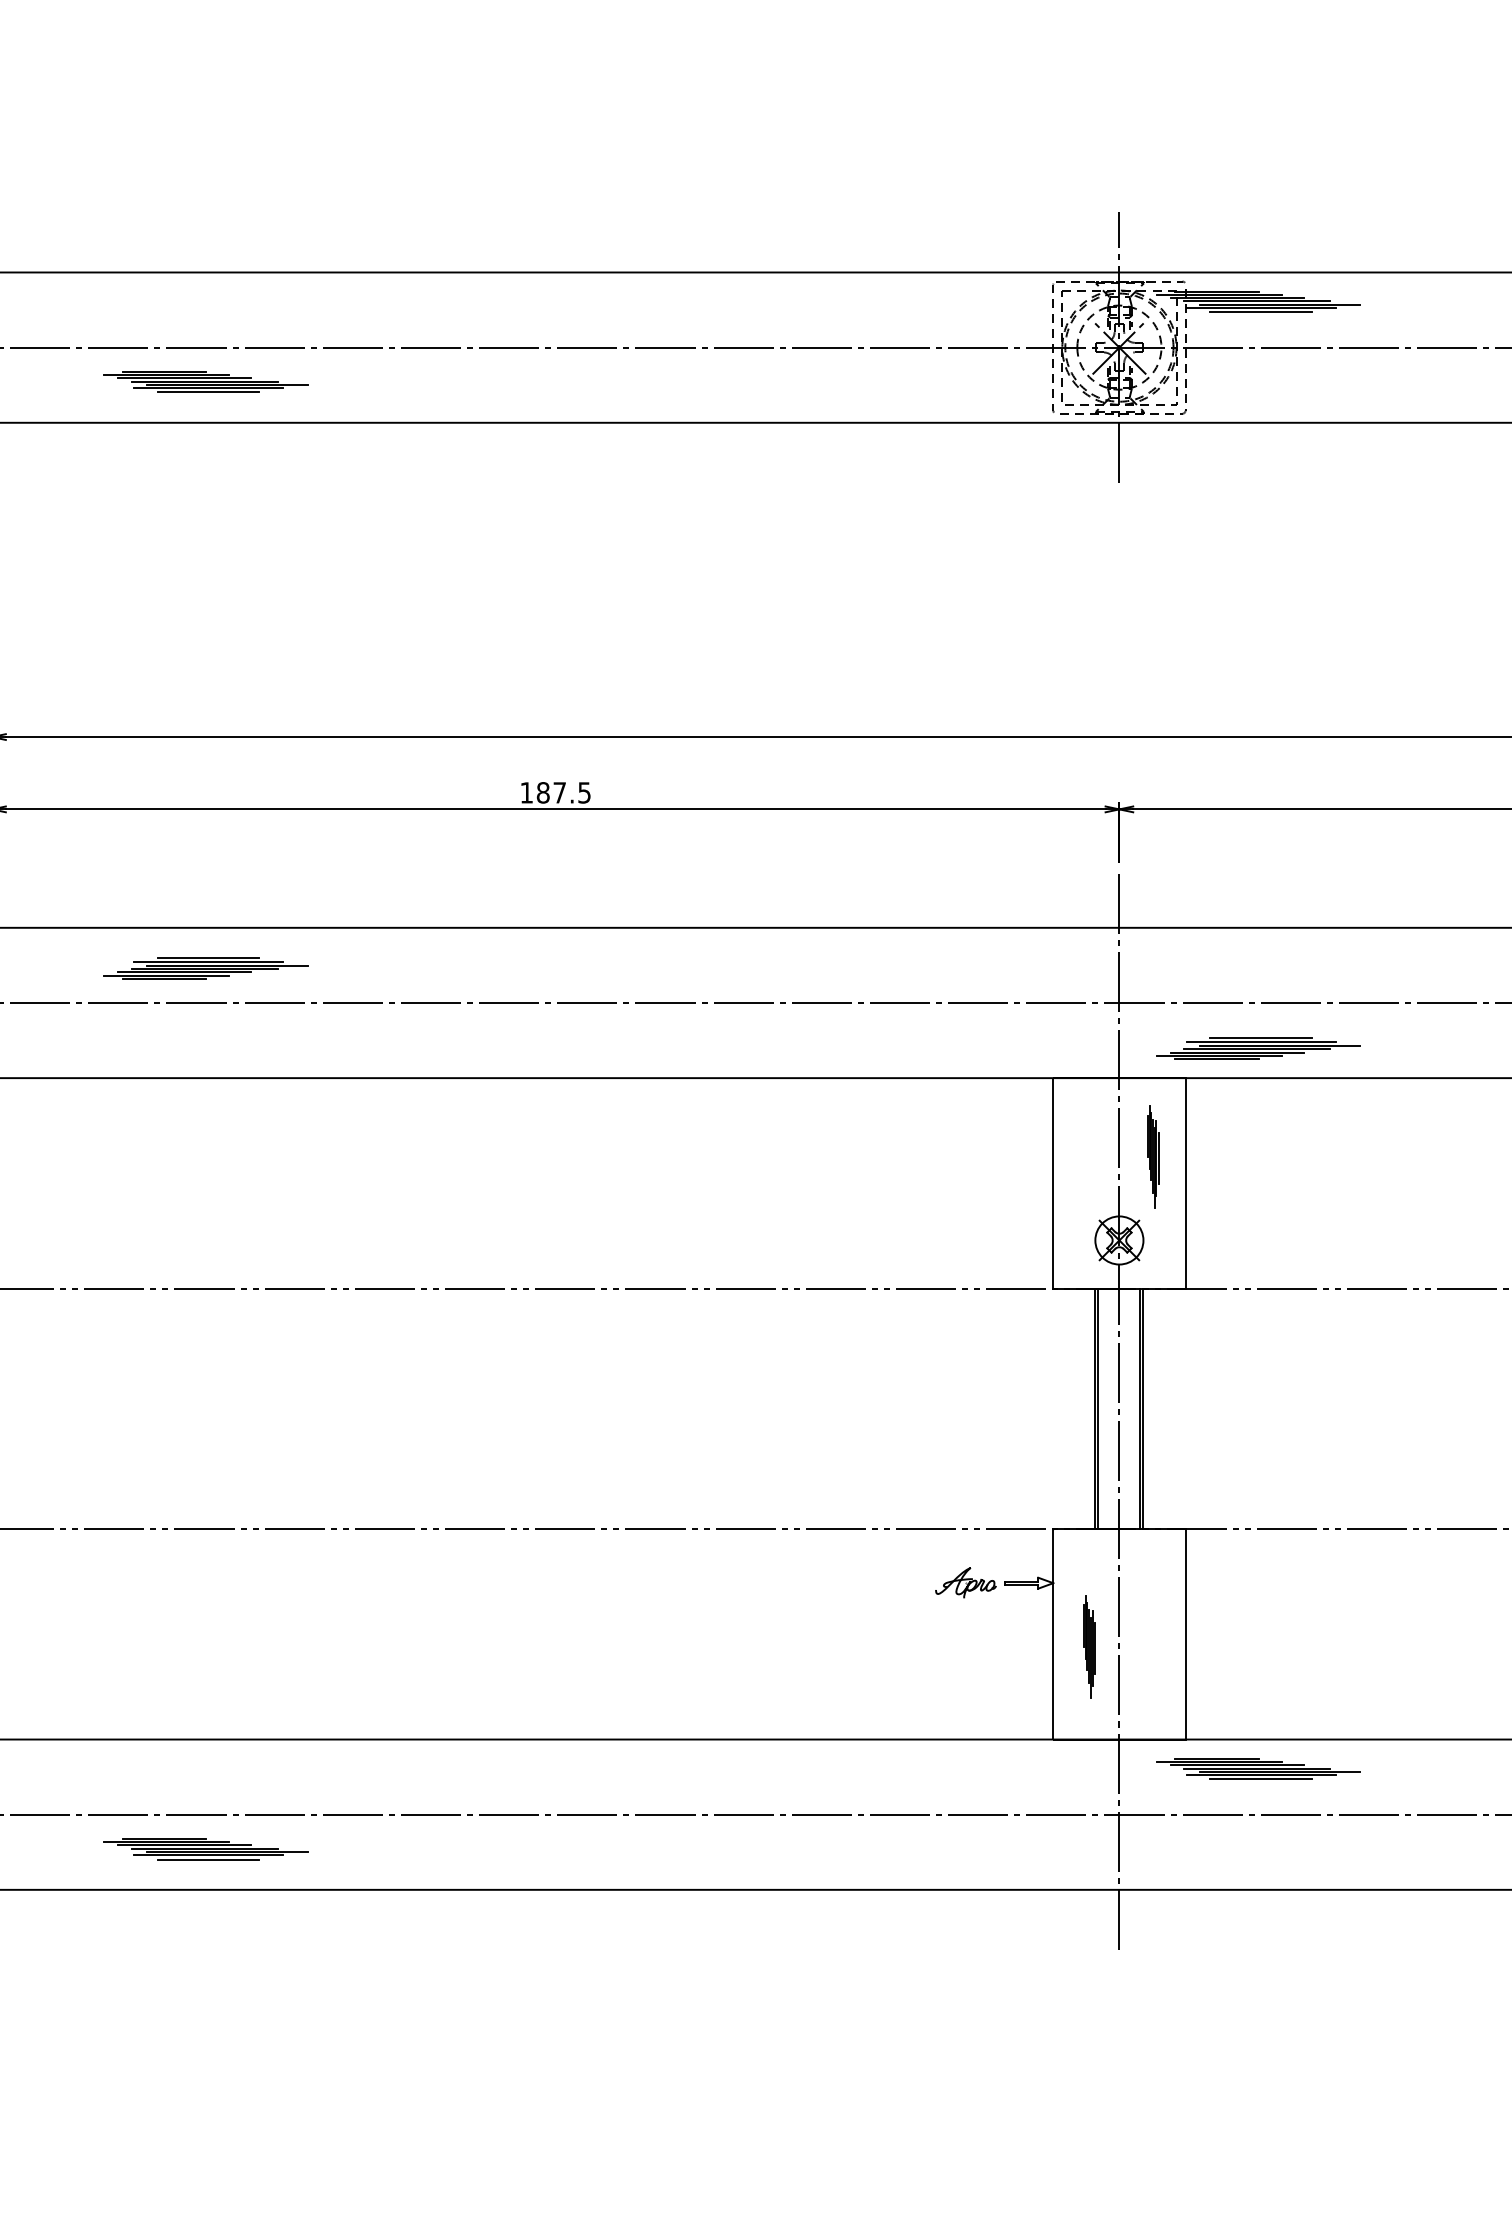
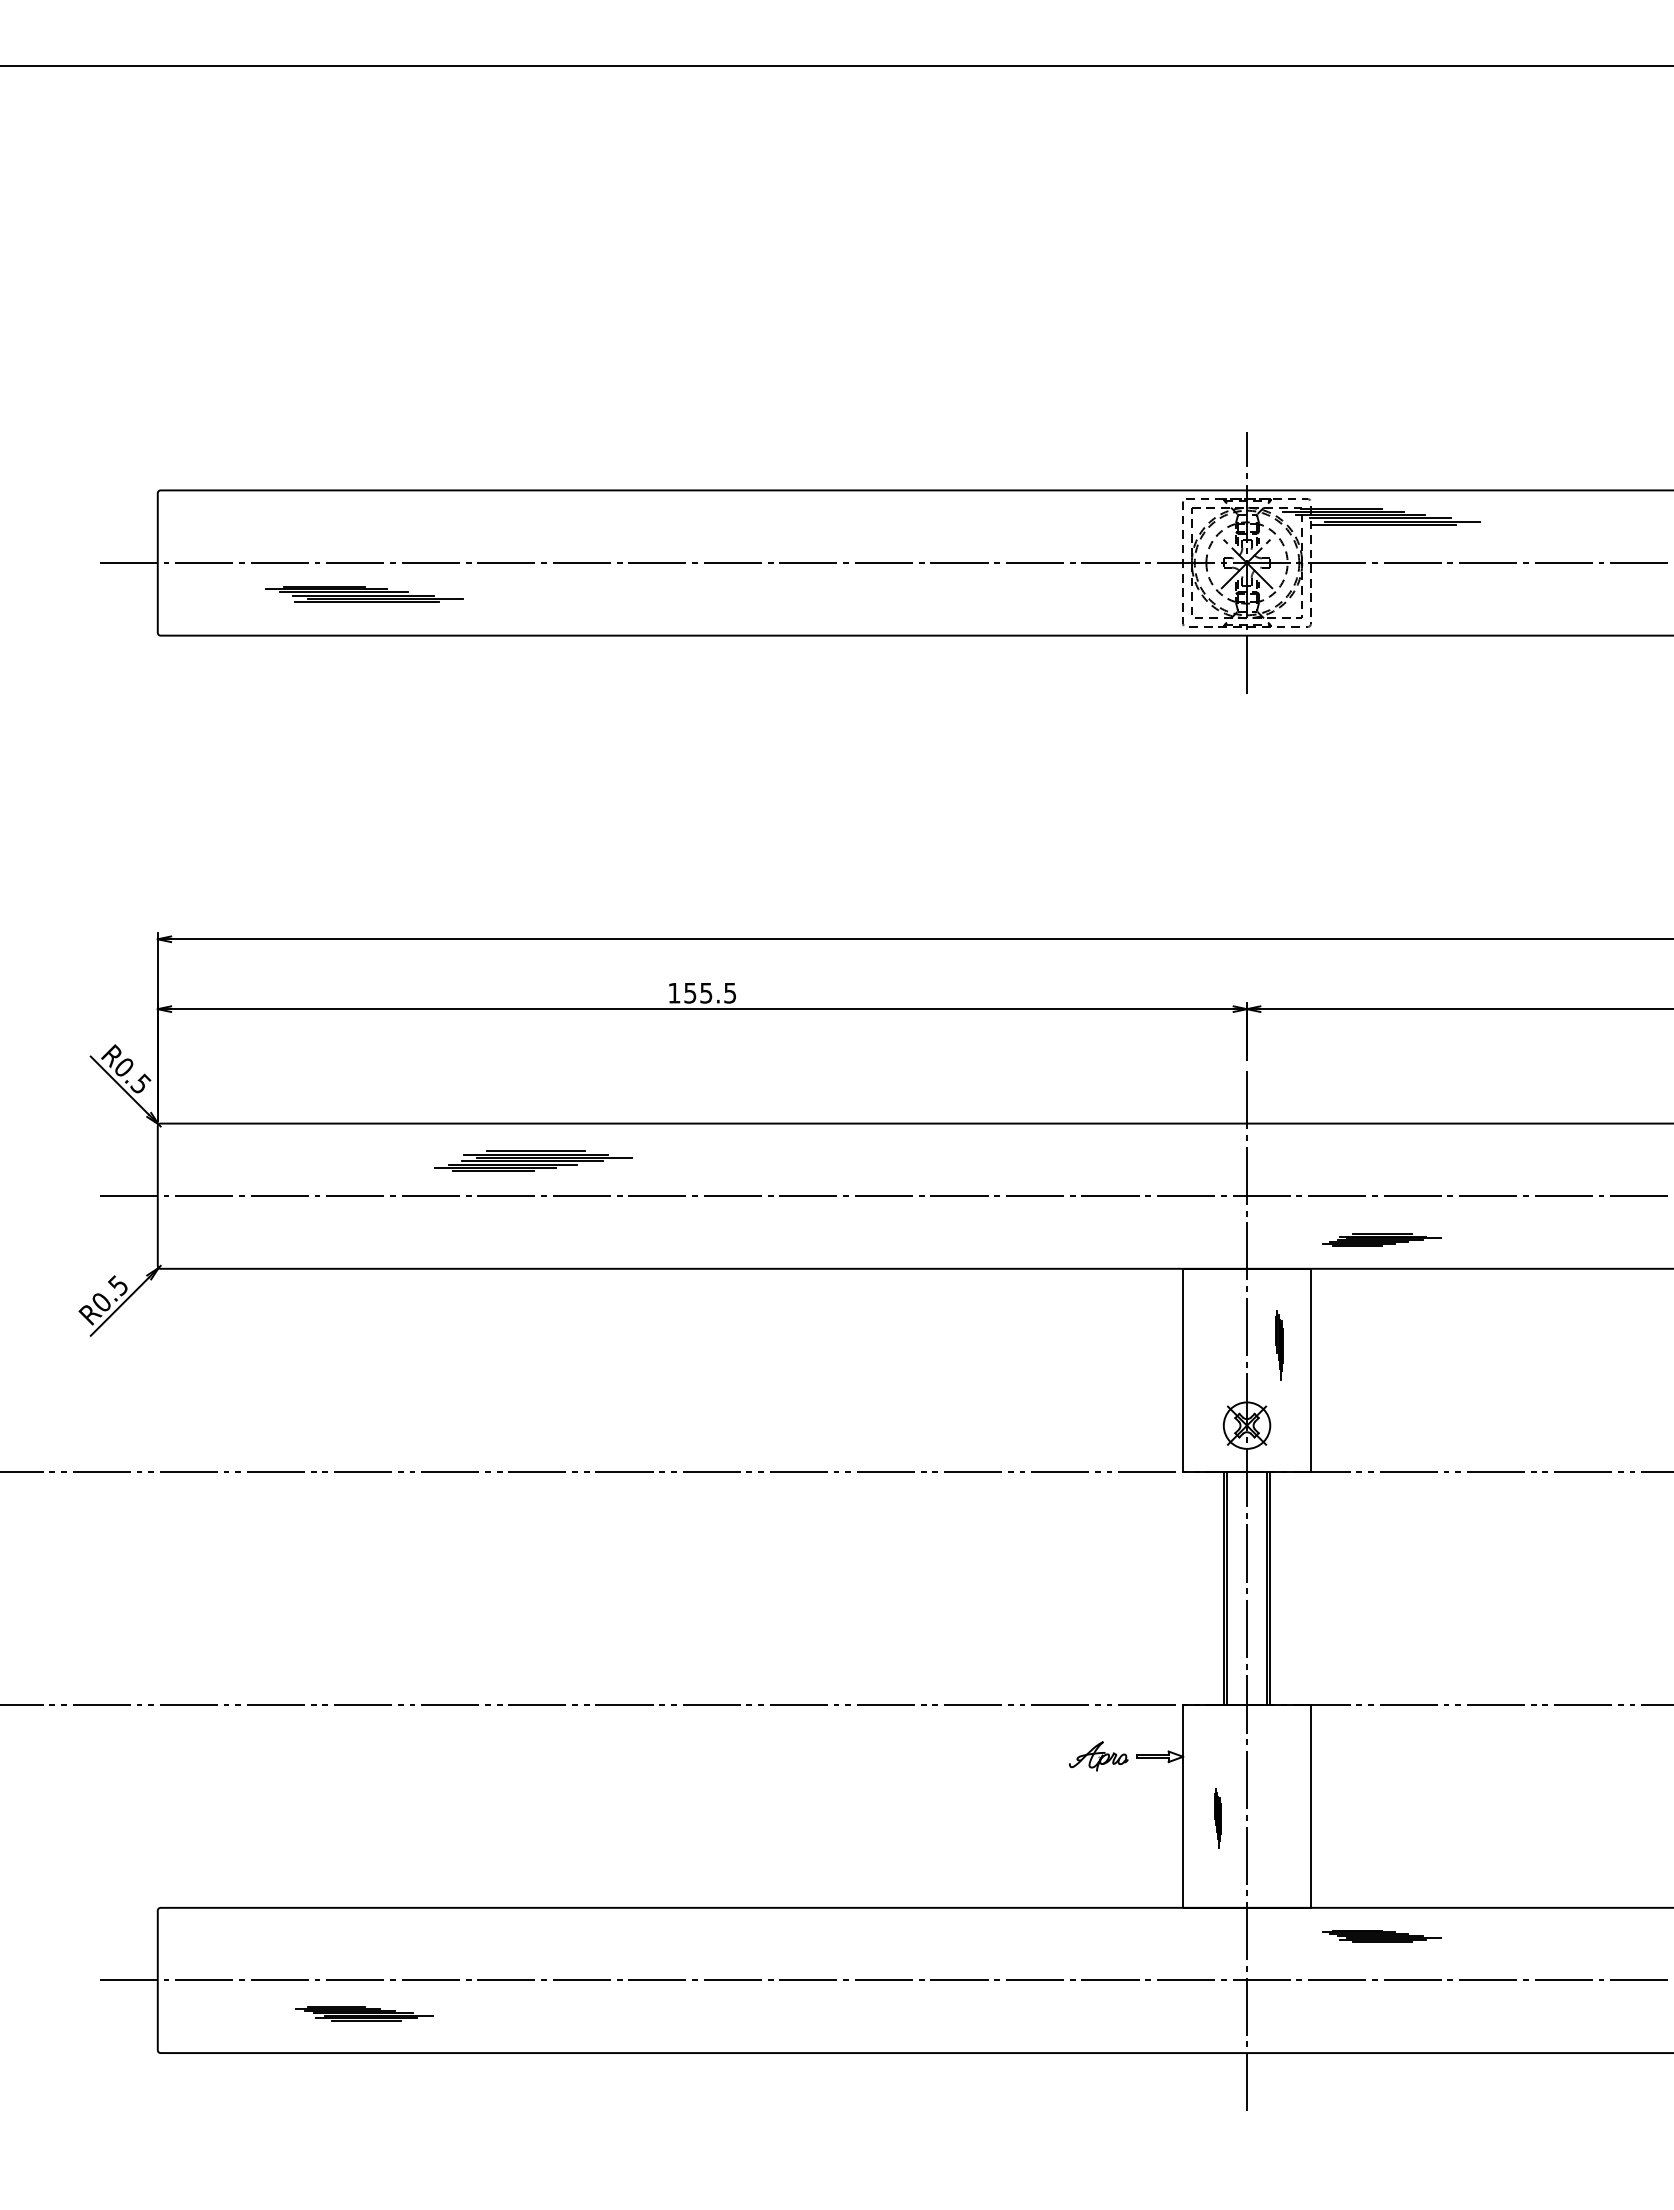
line: (1260, 311) -> (1383, 528), removed
line: (208, 392) -> (366, 606), removed
text: (551, 792) -> (698, 992), 187.5 -> 155.5
part: (206, 968) -> (533, 1160), moved
part: (1258, 1047) -> (1381, 1239), size x0.6
part: (1153, 1156) -> (1279, 1344), size x0.7
part: (1088, 1647) -> (1217, 1818), size x0.6
part: (1258, 1769) -> (1381, 1936), size x0.6
part: (206, 1848) -> (364, 2013), size x0.7

